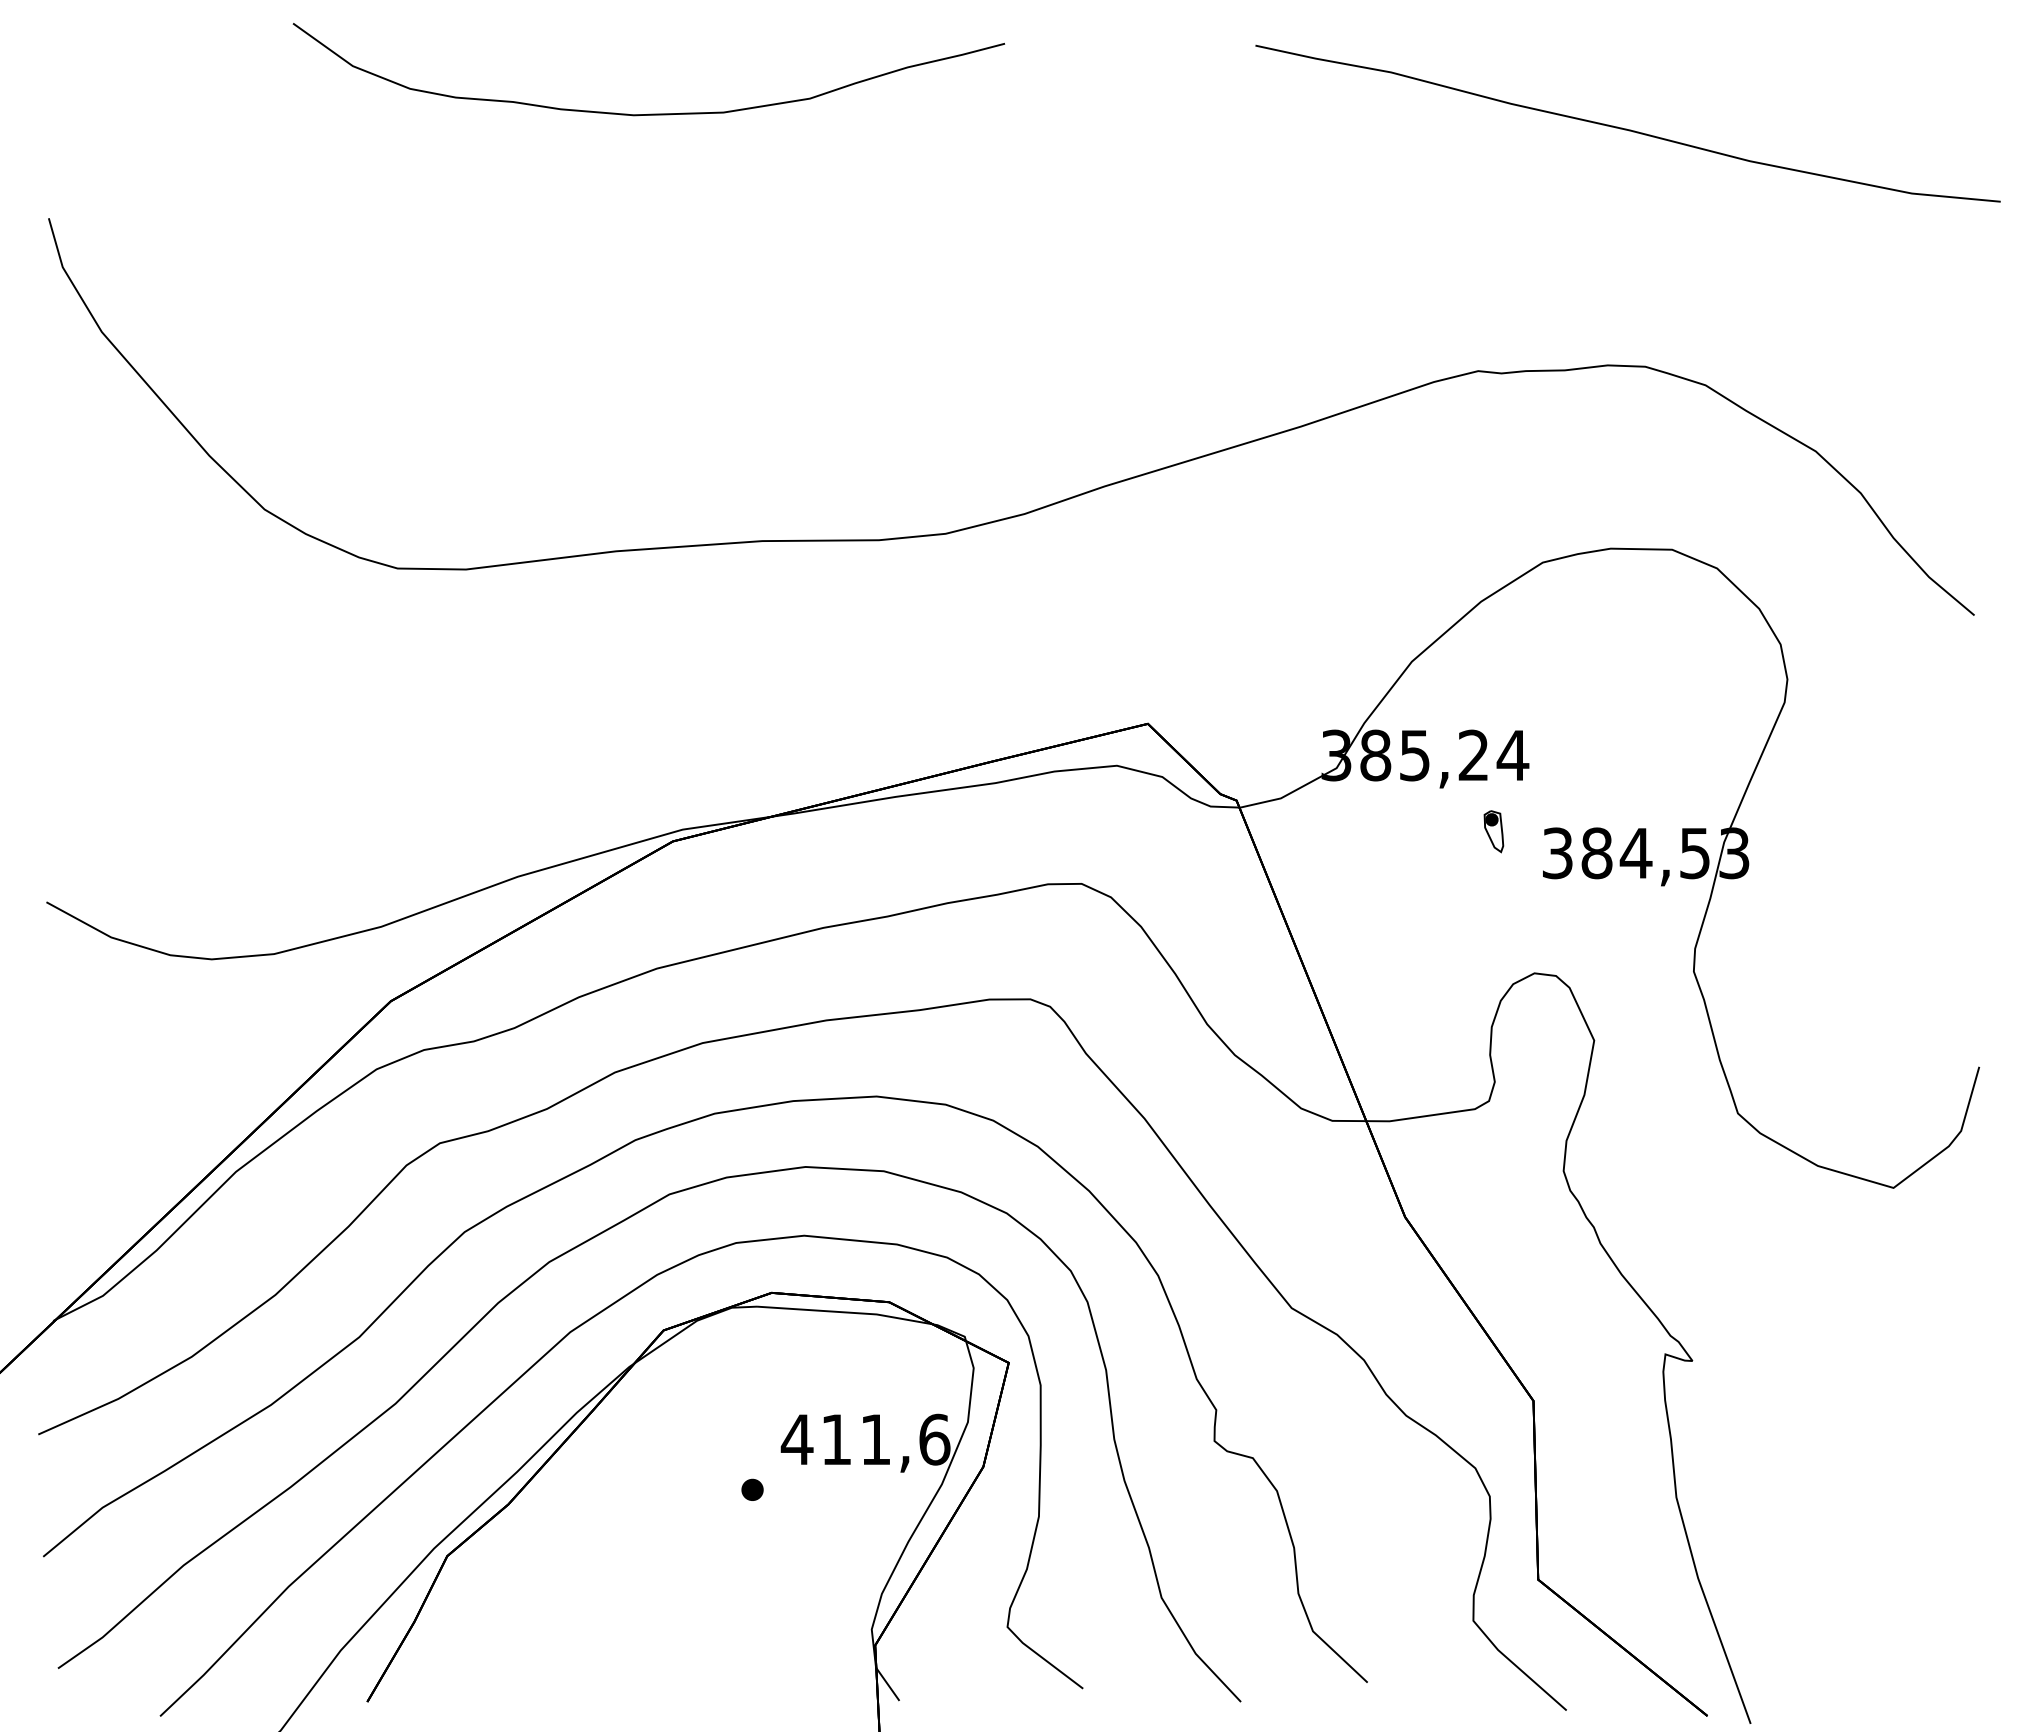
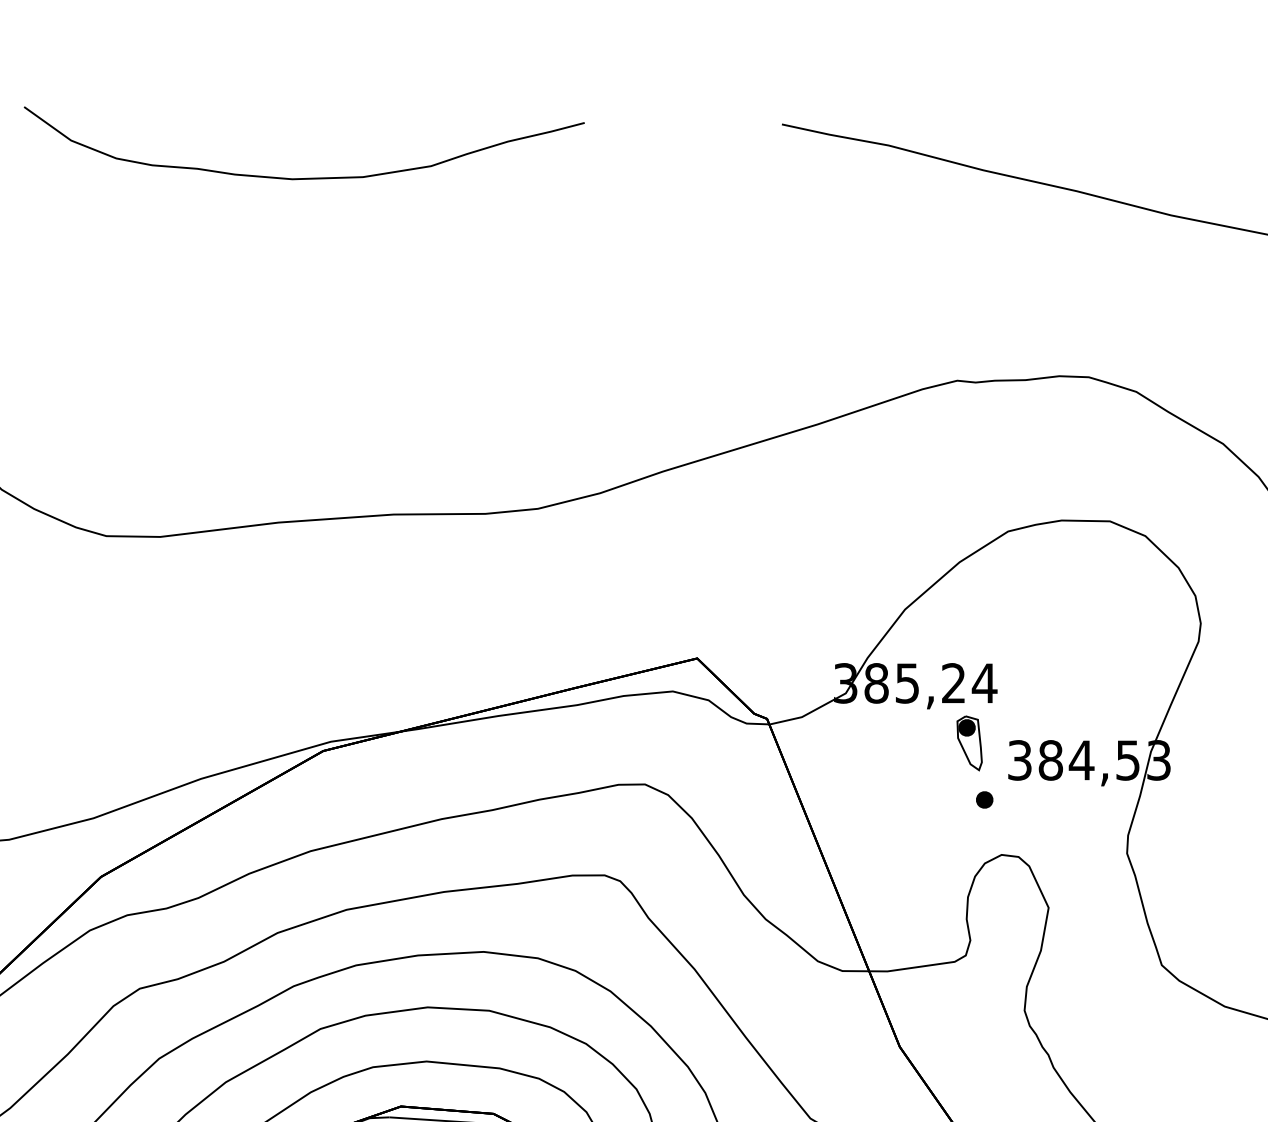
part: (1493, 831) -> (969, 743), size x1.67
part: (1512, 903) -> (984, 799), added

